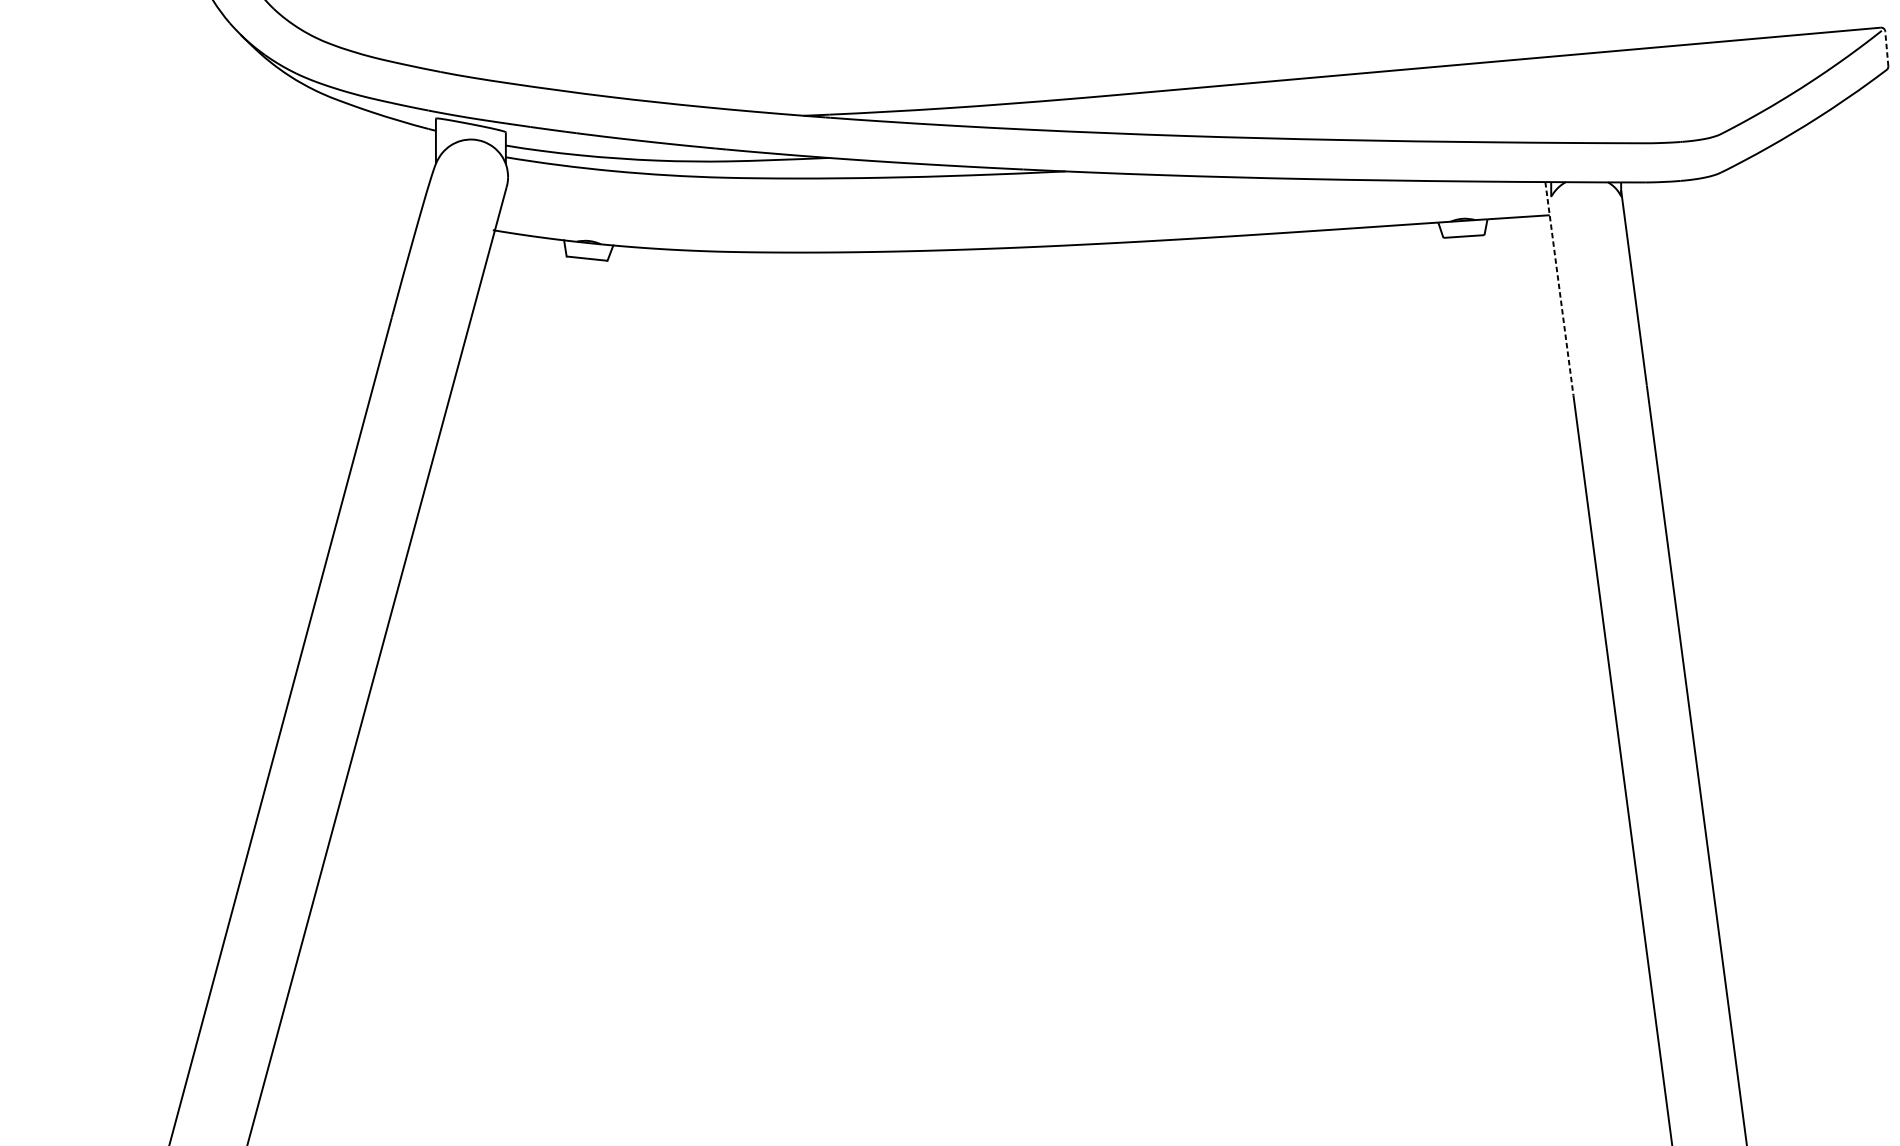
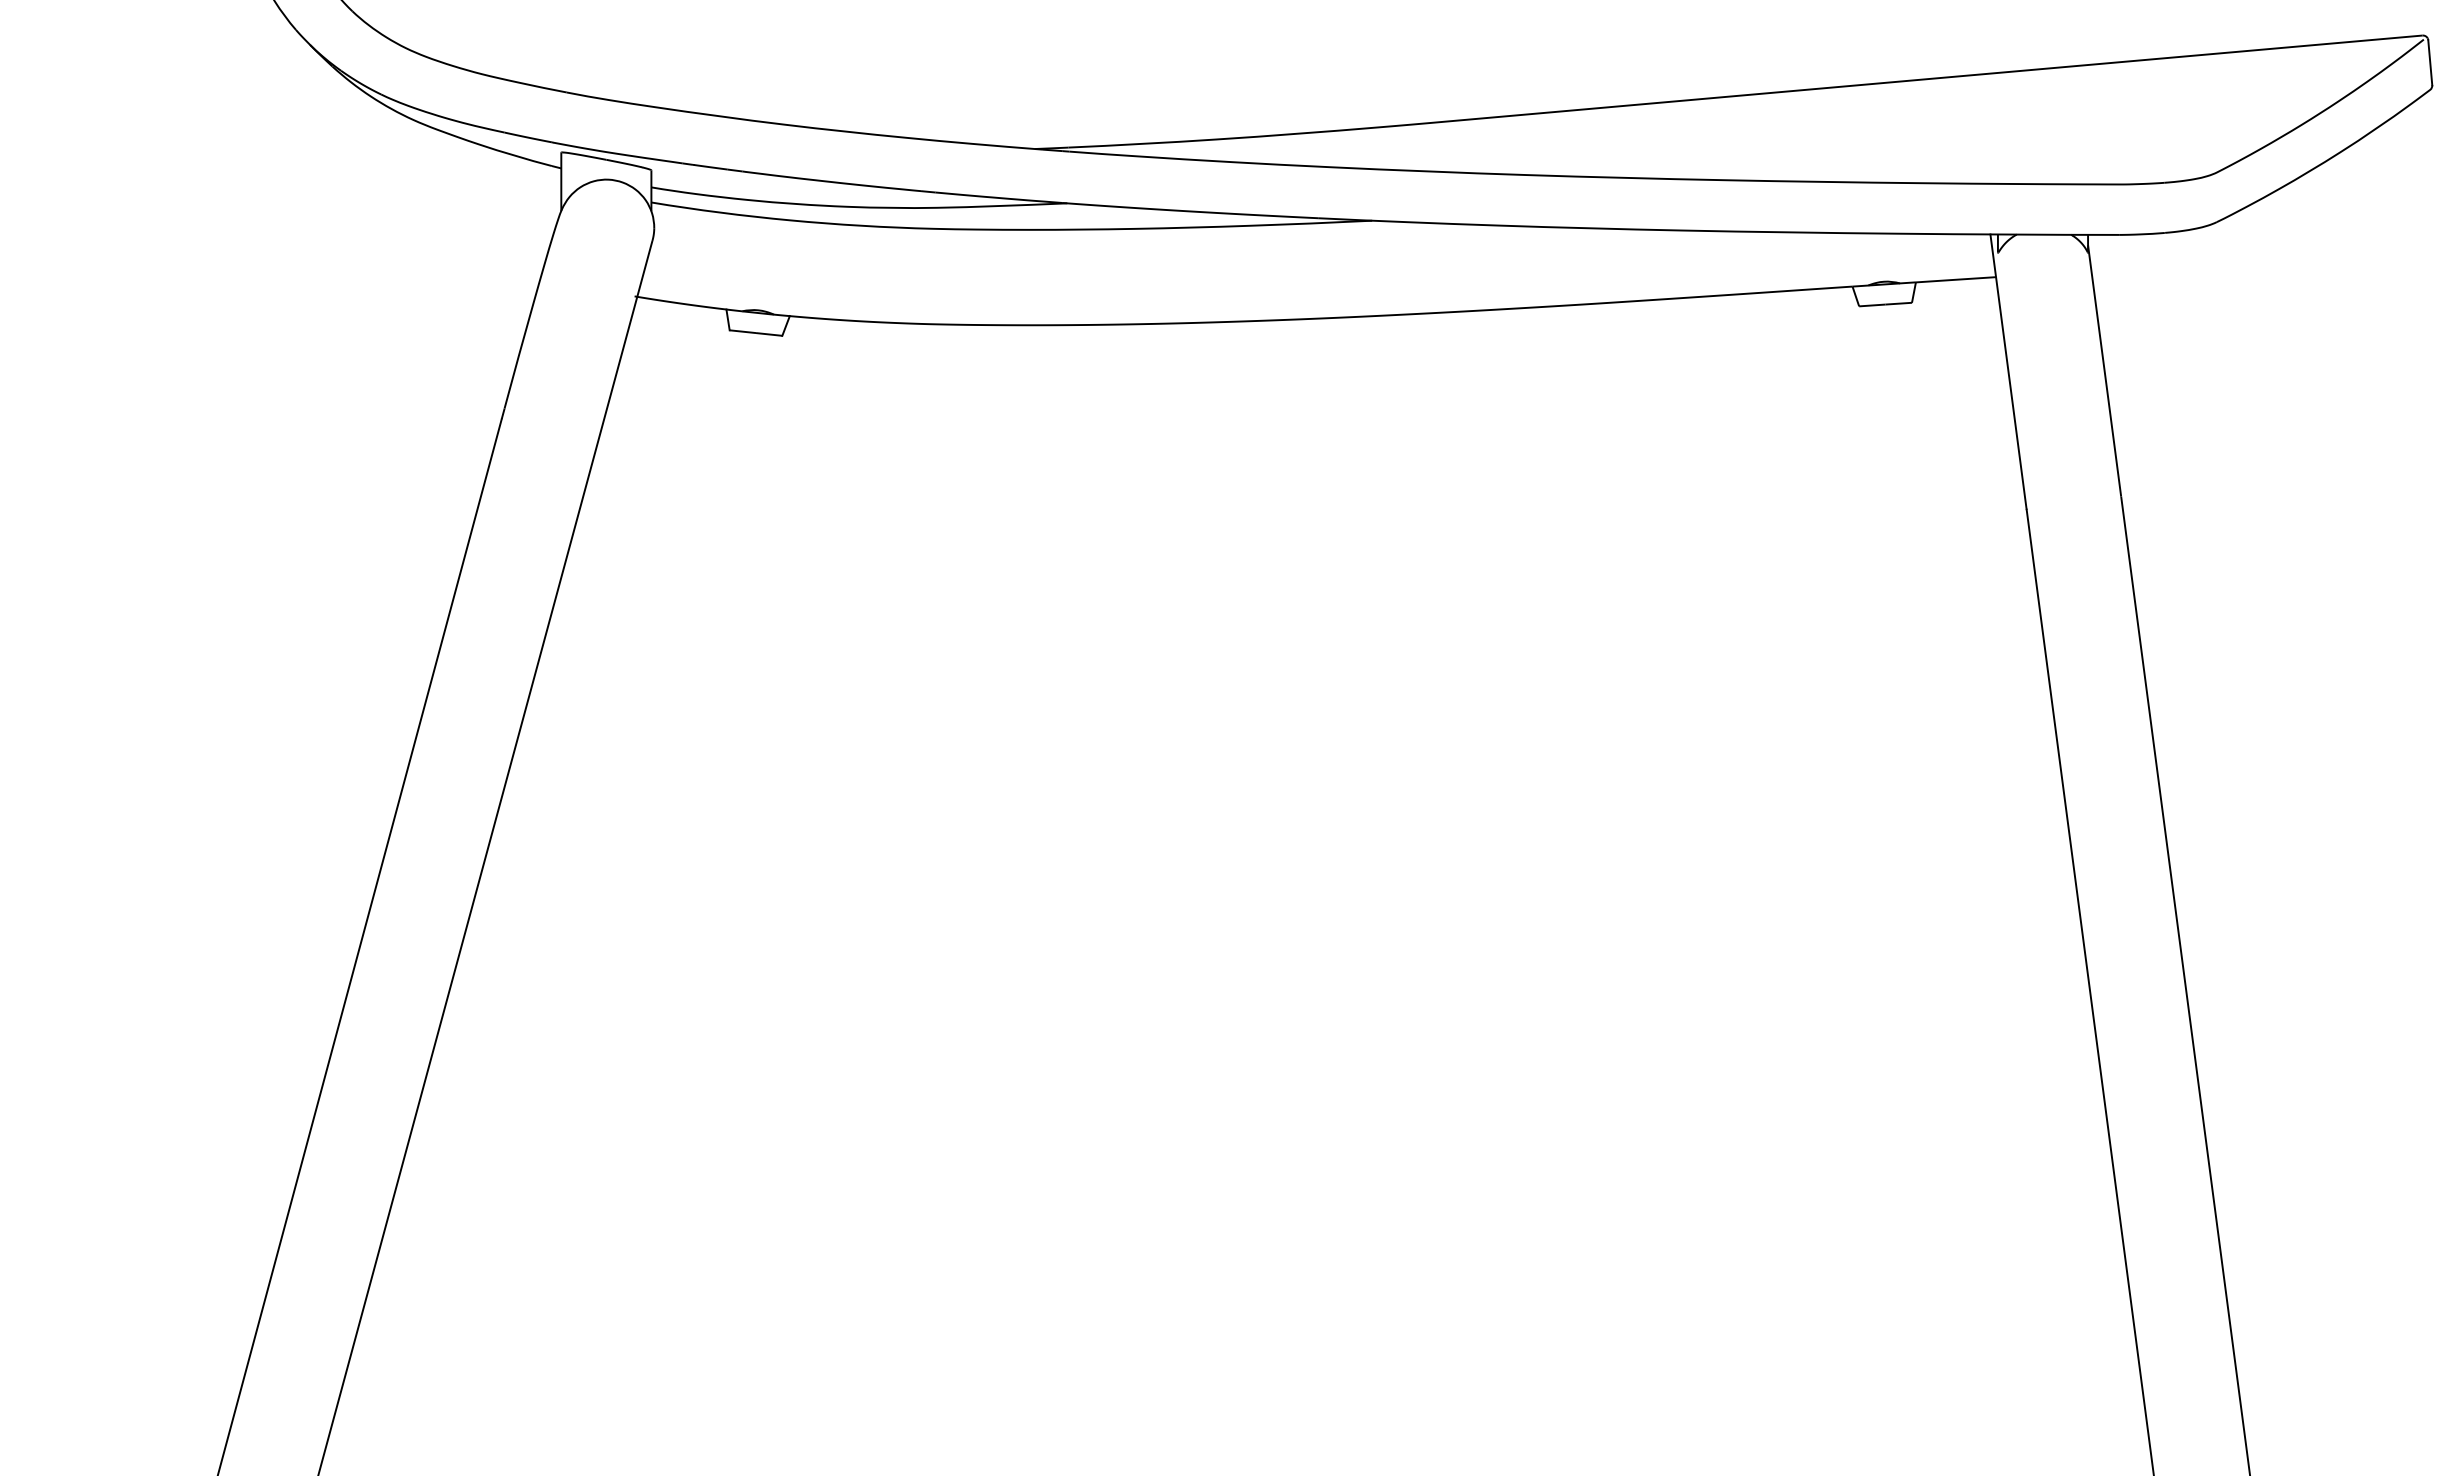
line: (1886, 48) -> (2430, 62), dashed -> solid
line: (1559, 289) -> (2008, 372), dashed -> solid

